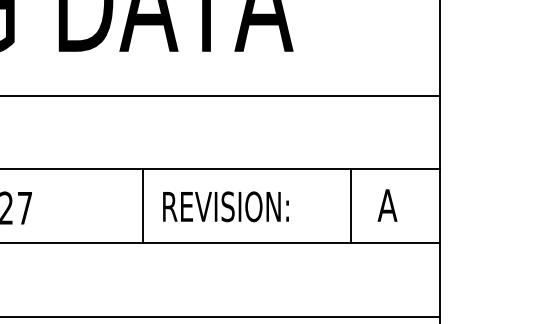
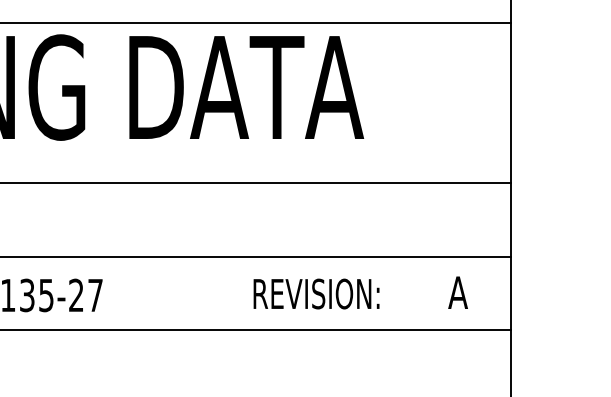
line: (142, 206) -> (213, 293), removed
text: (225, 206) -> (316, 293), moved
line: (350, 206) -> (421, 293), removed

